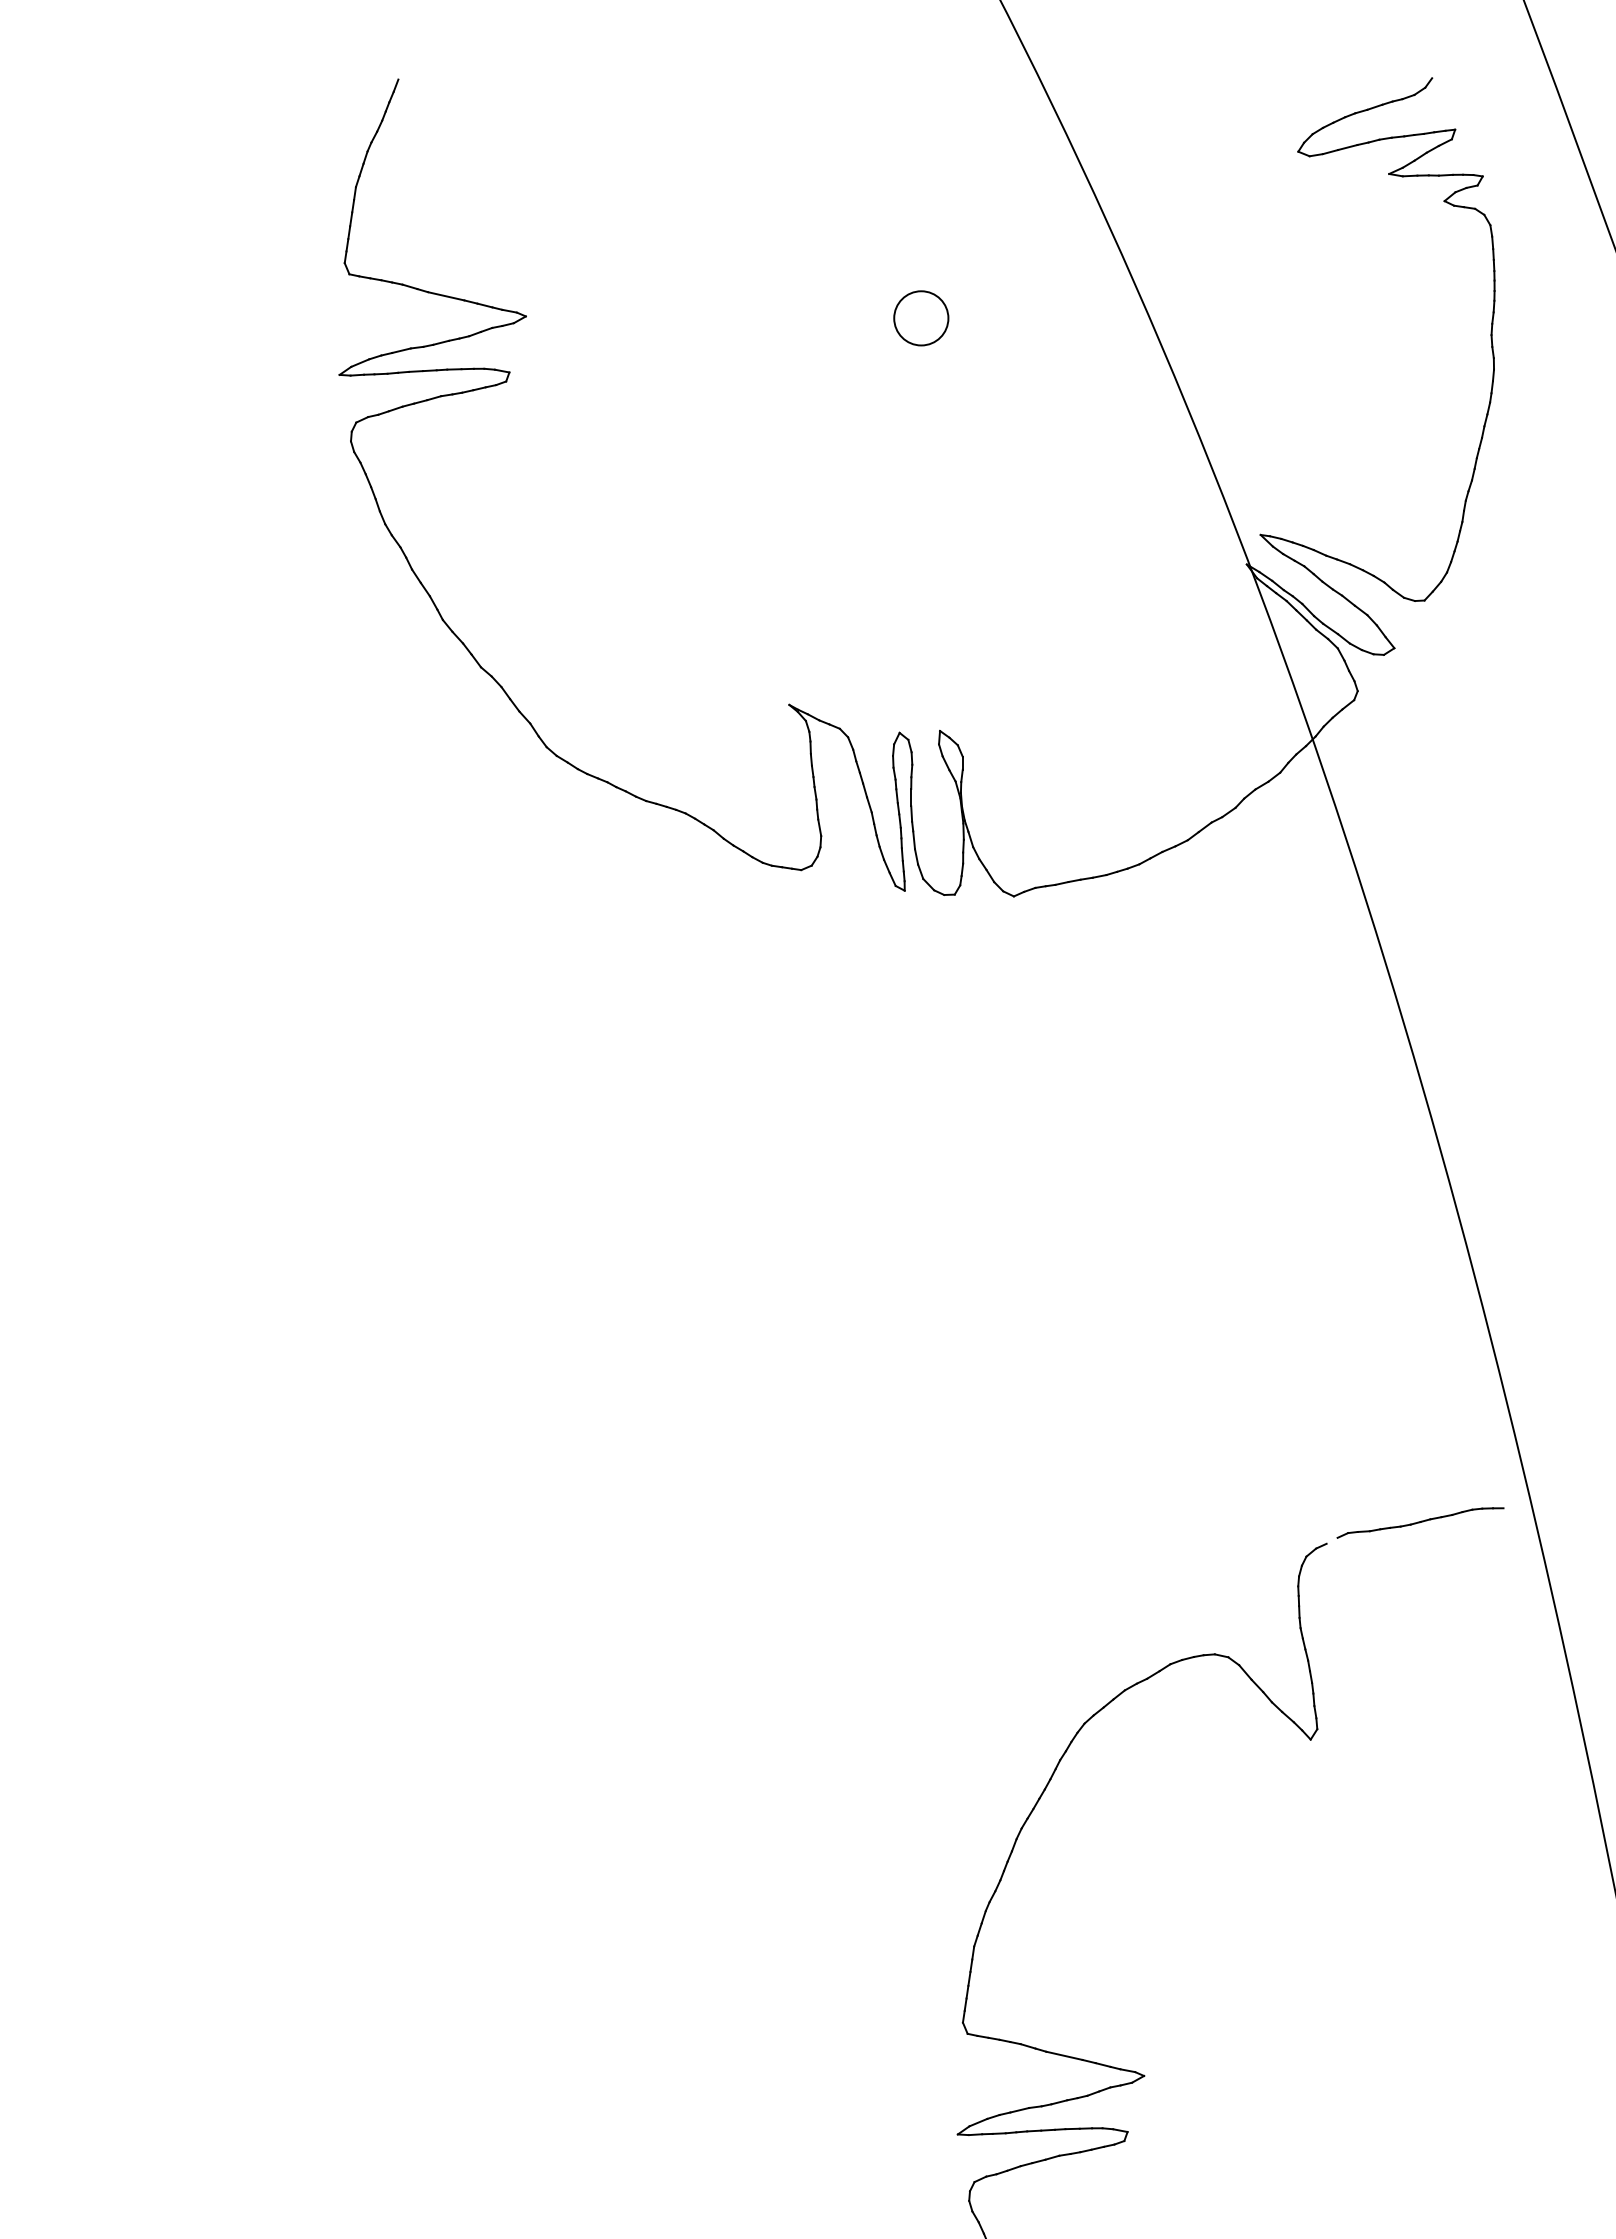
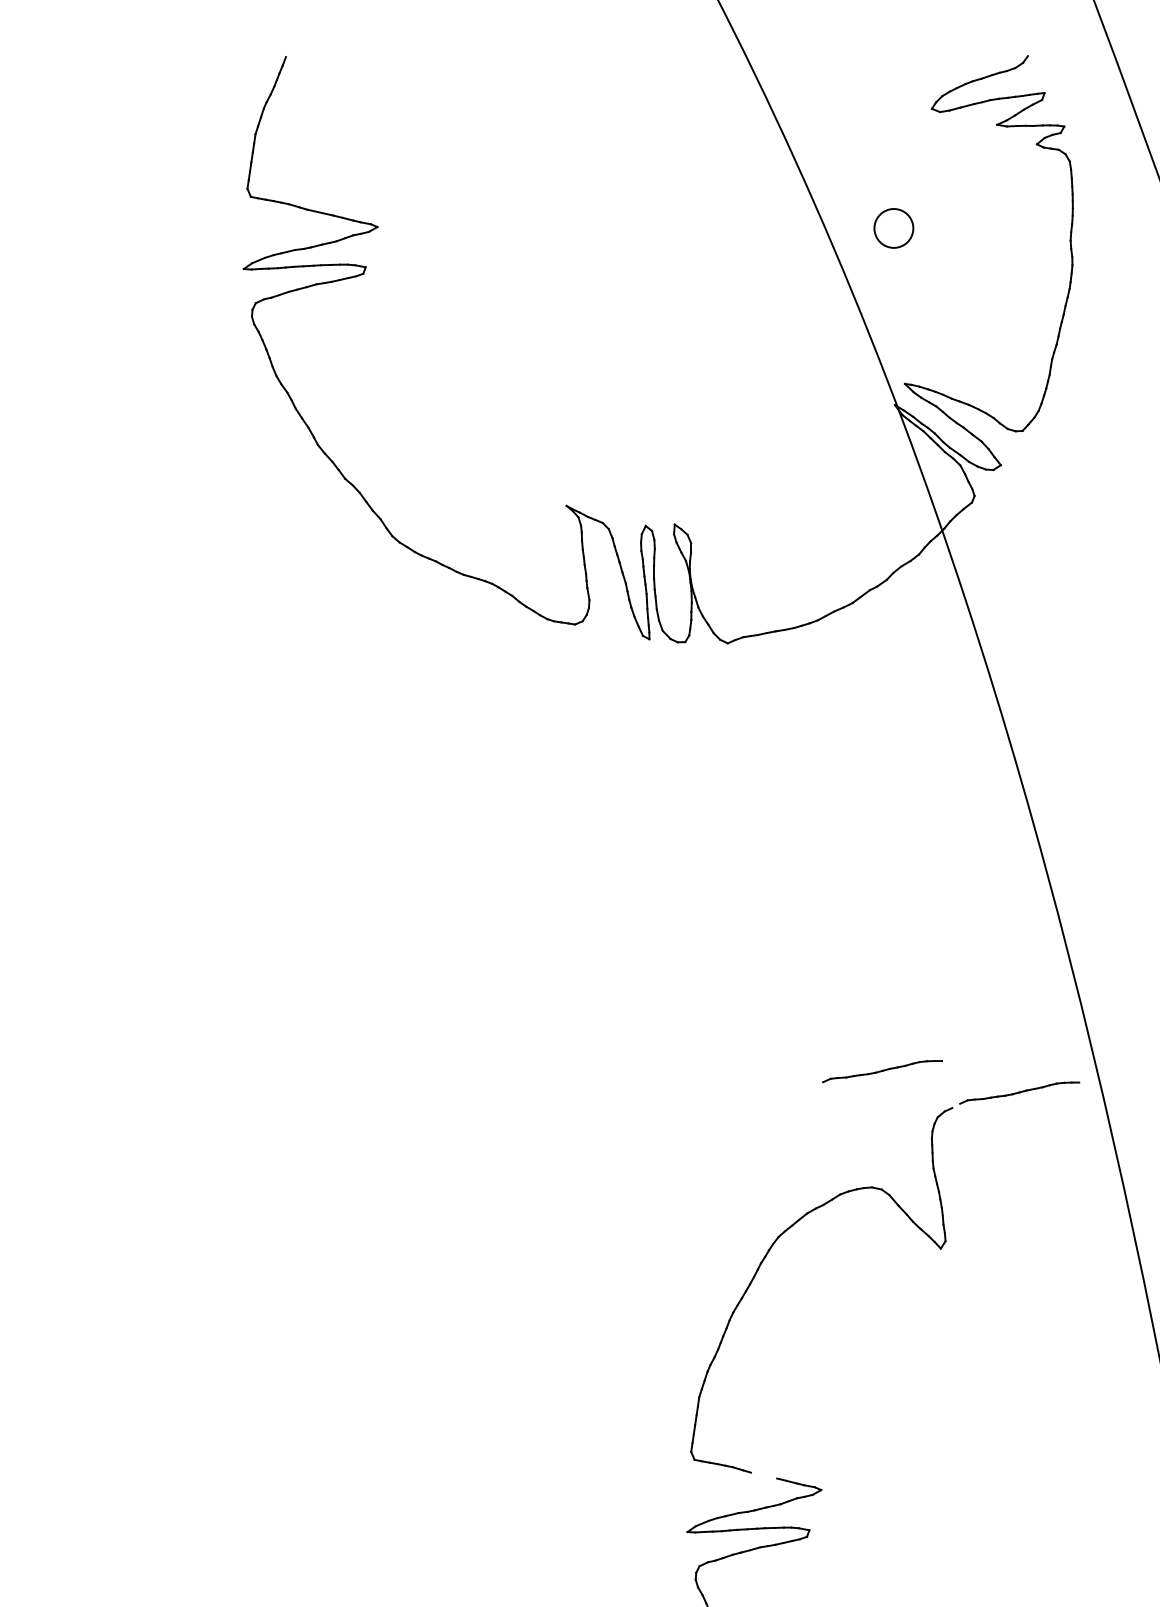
circle: (921, 318) -> (894, 228), moved
part: (1229, 1492) -> (882, 1071), added
line: (1064, 2055) -> (764, 1475), removed

